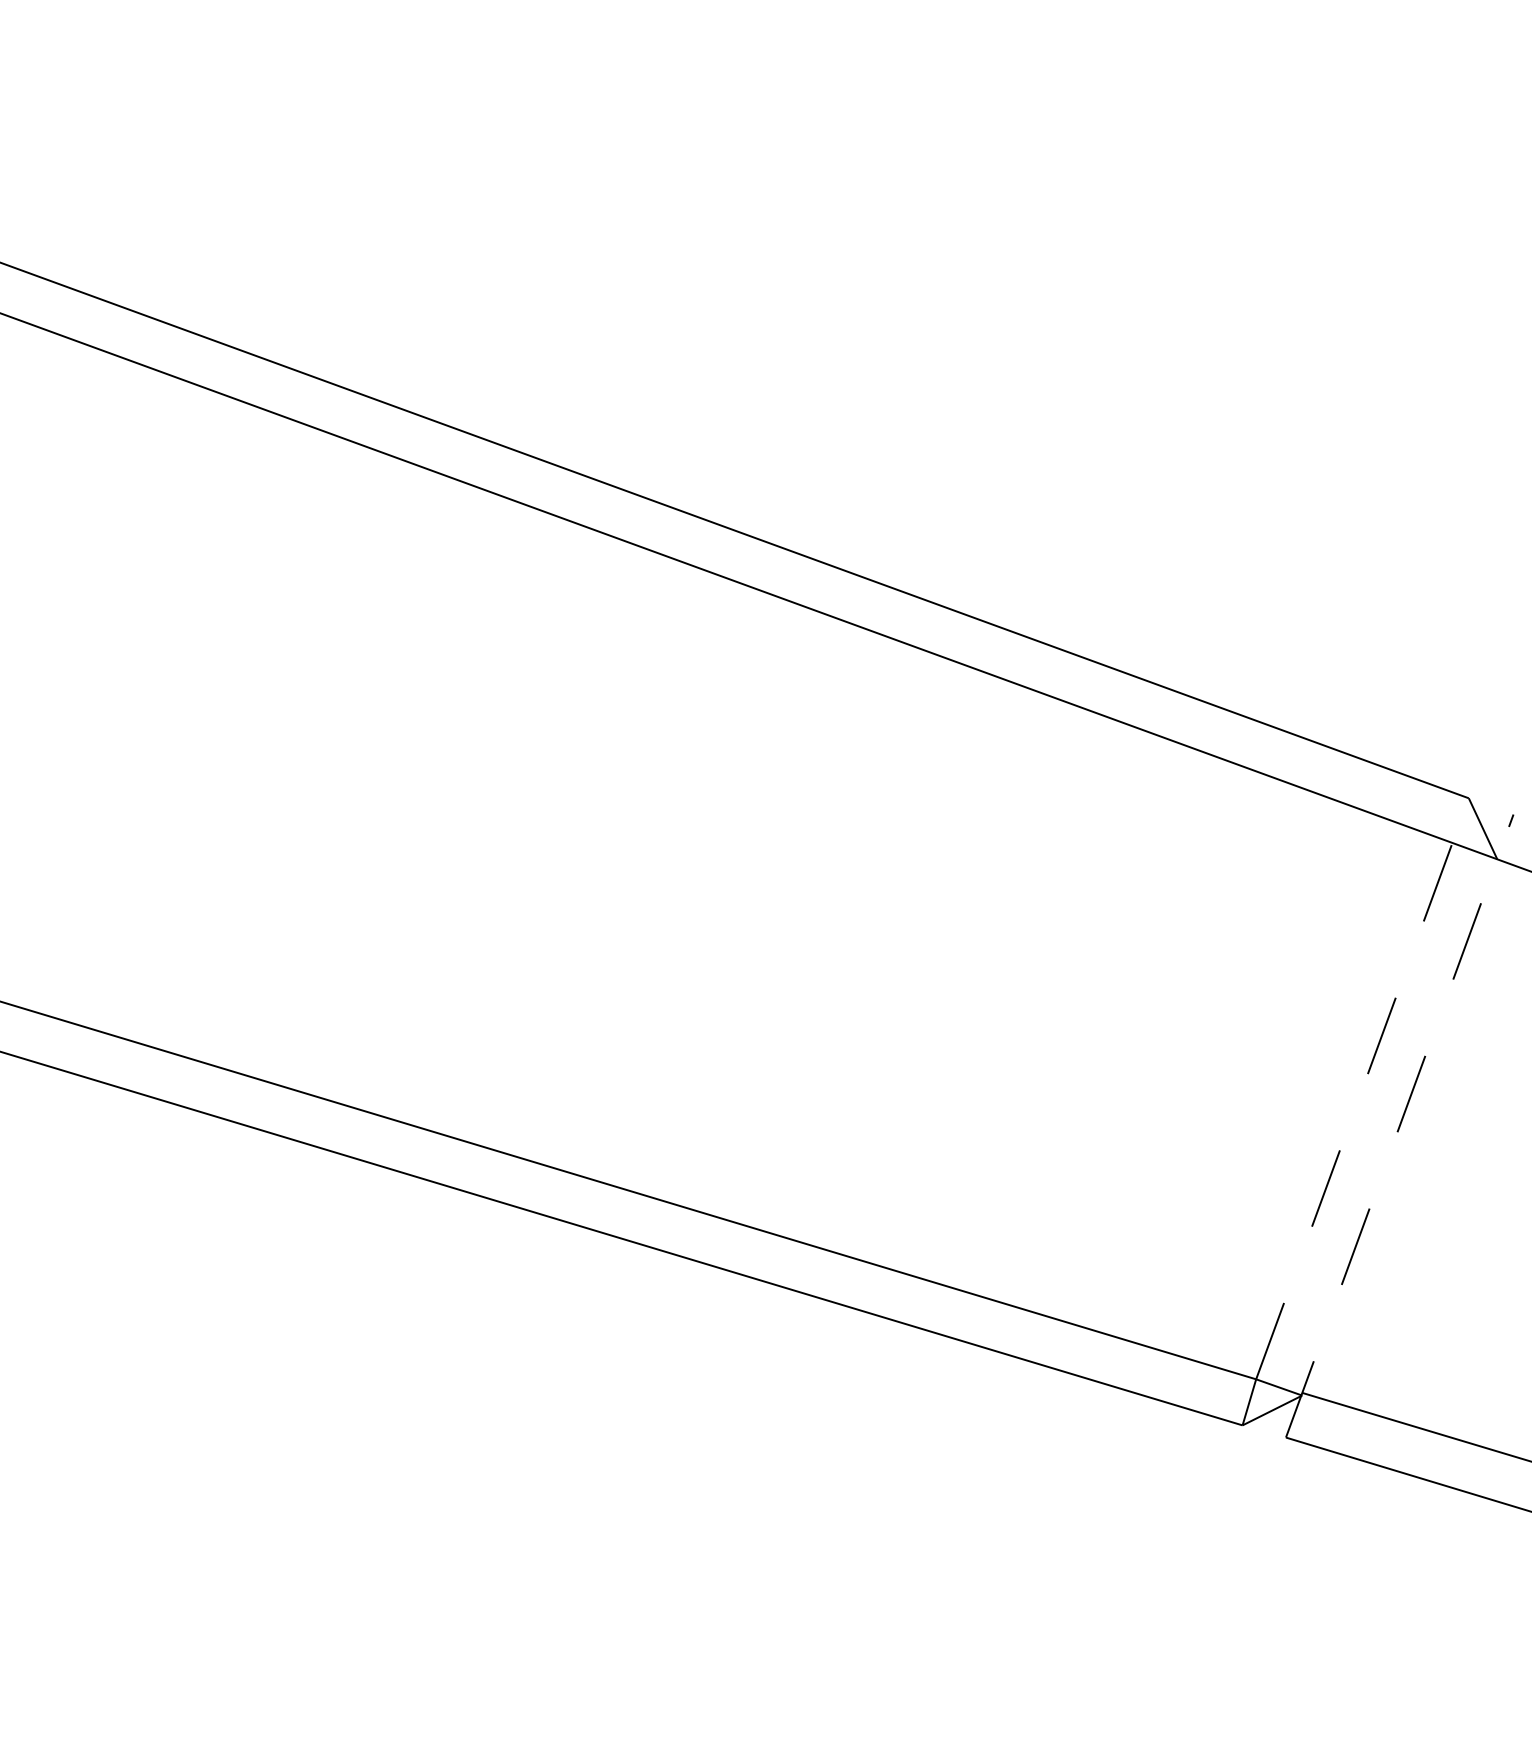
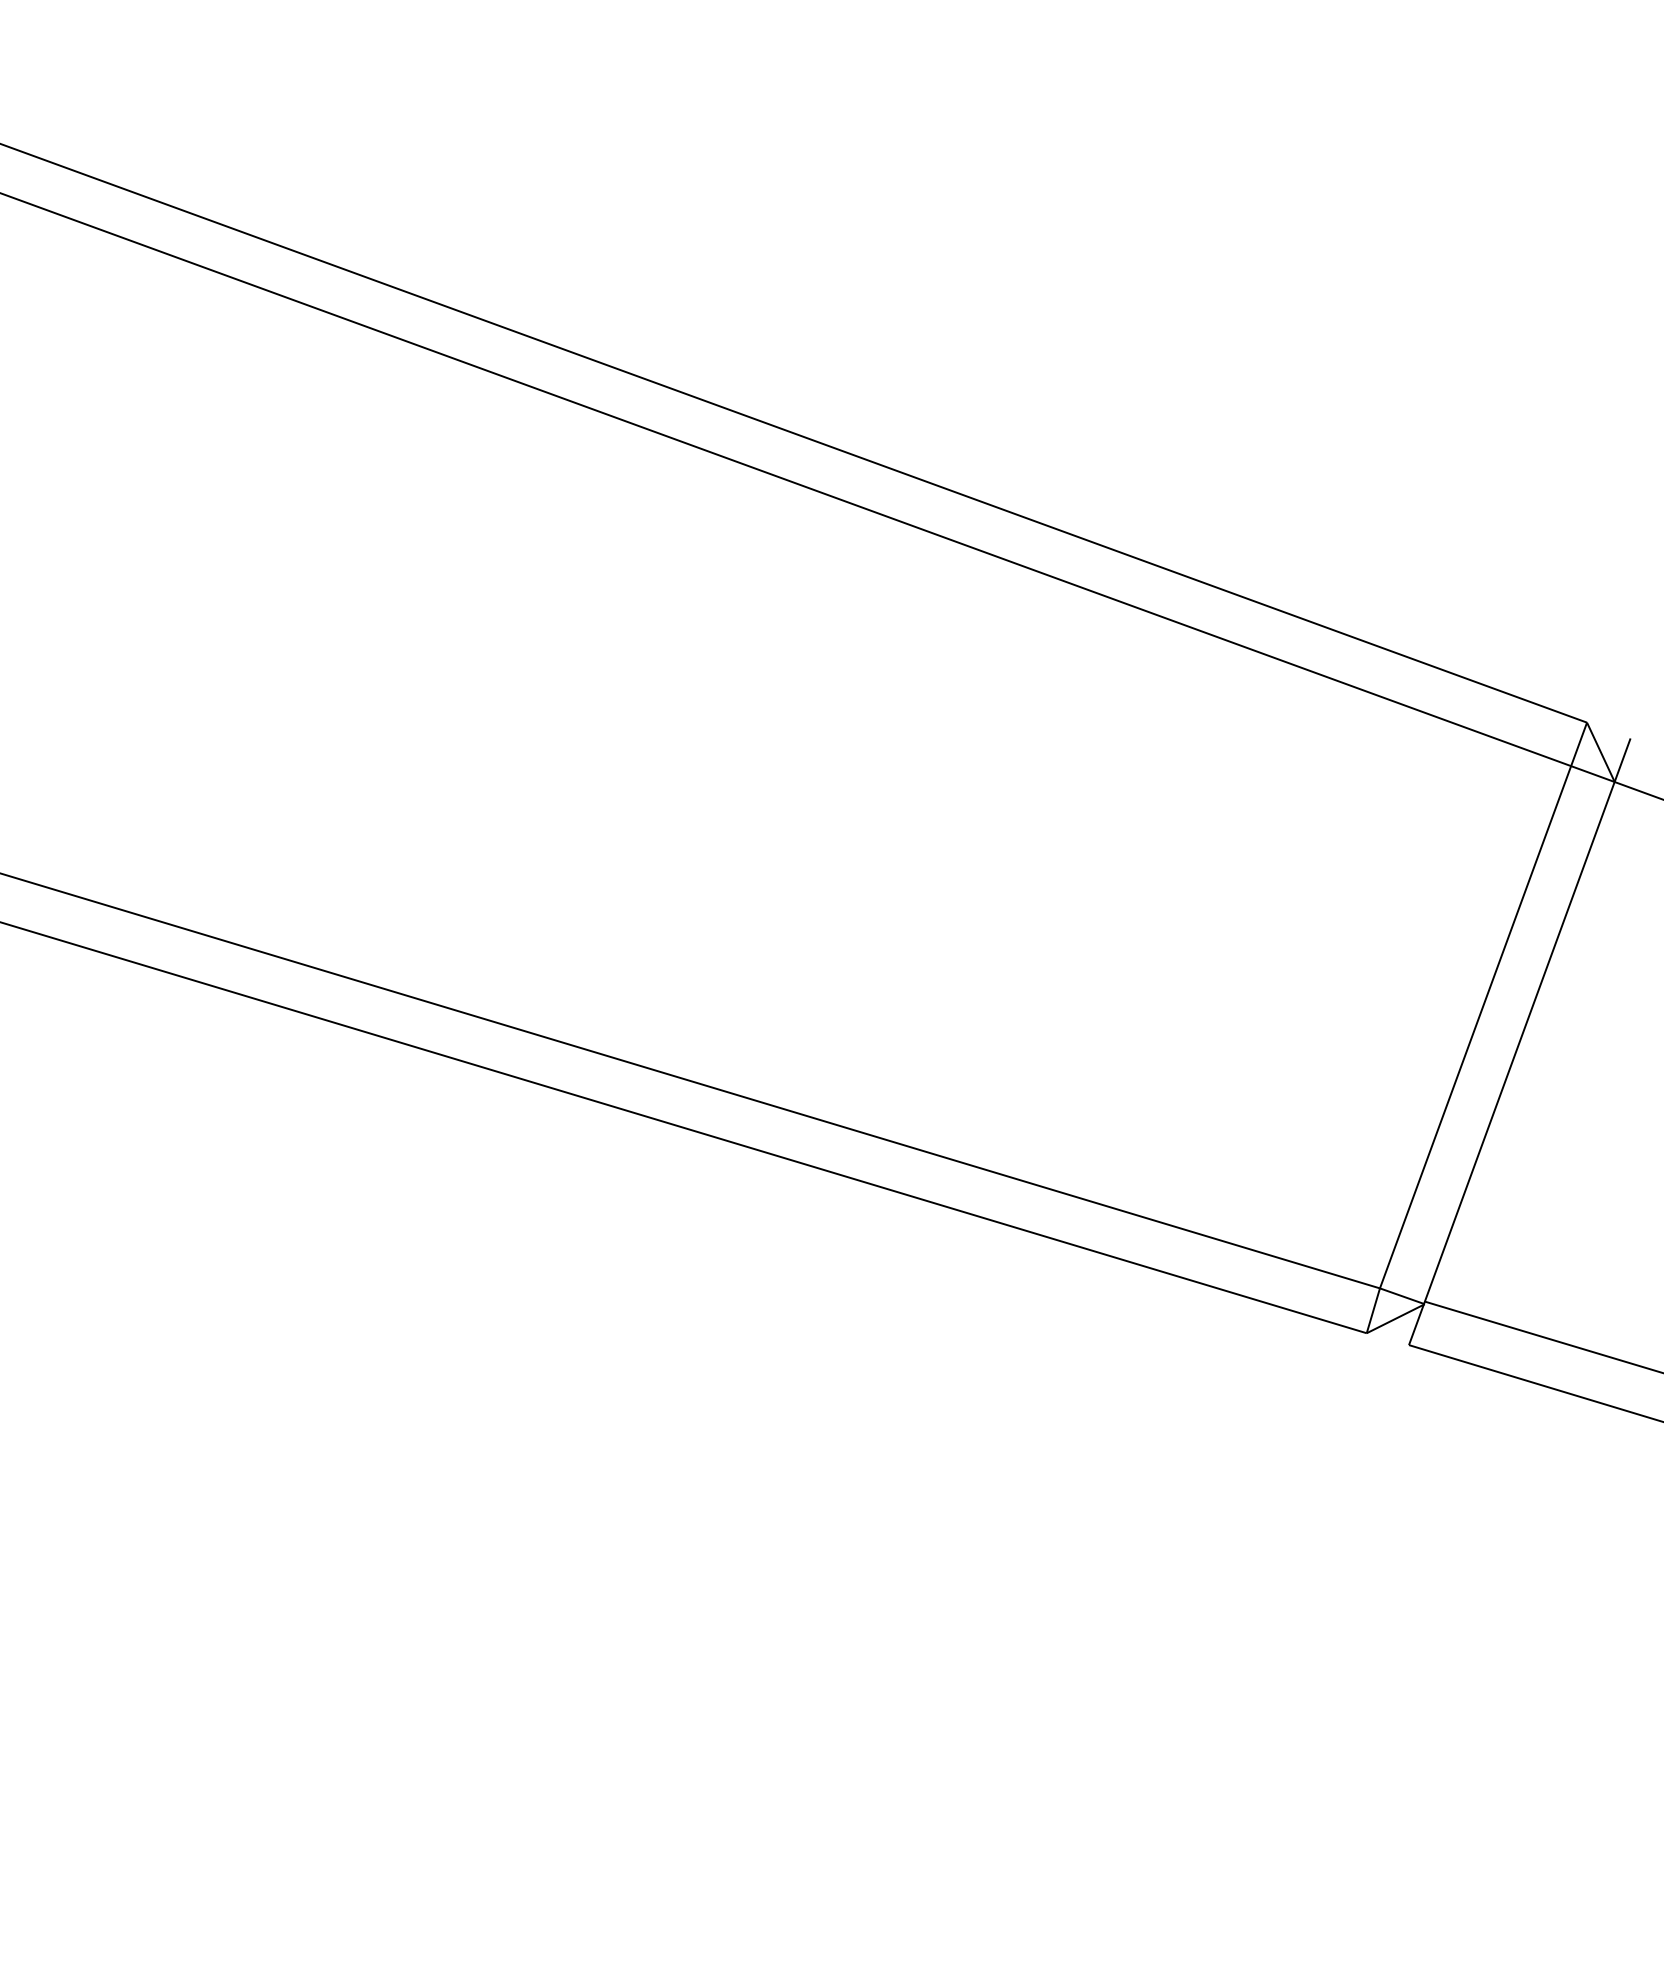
line: (1362, 1088) -> (1483, 1005), dashed -> solid
line: (1399, 1125) -> (1519, 1041), dashed -> solid

